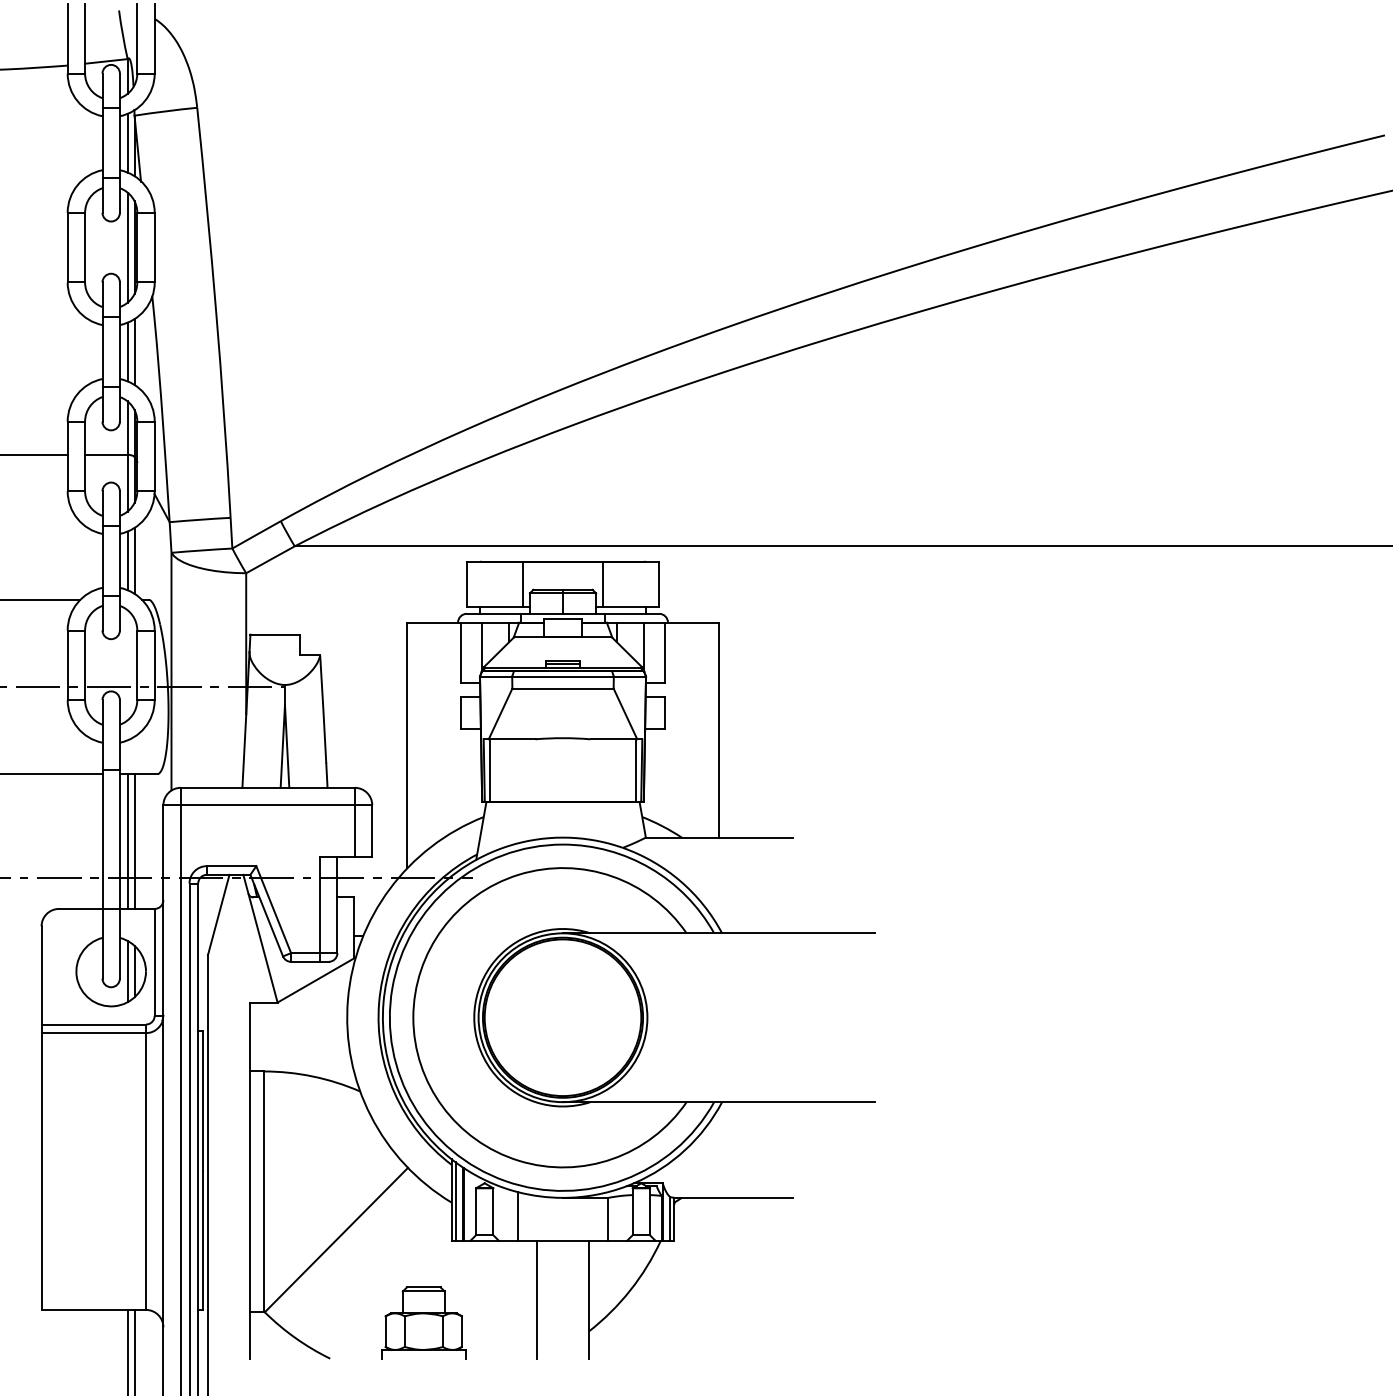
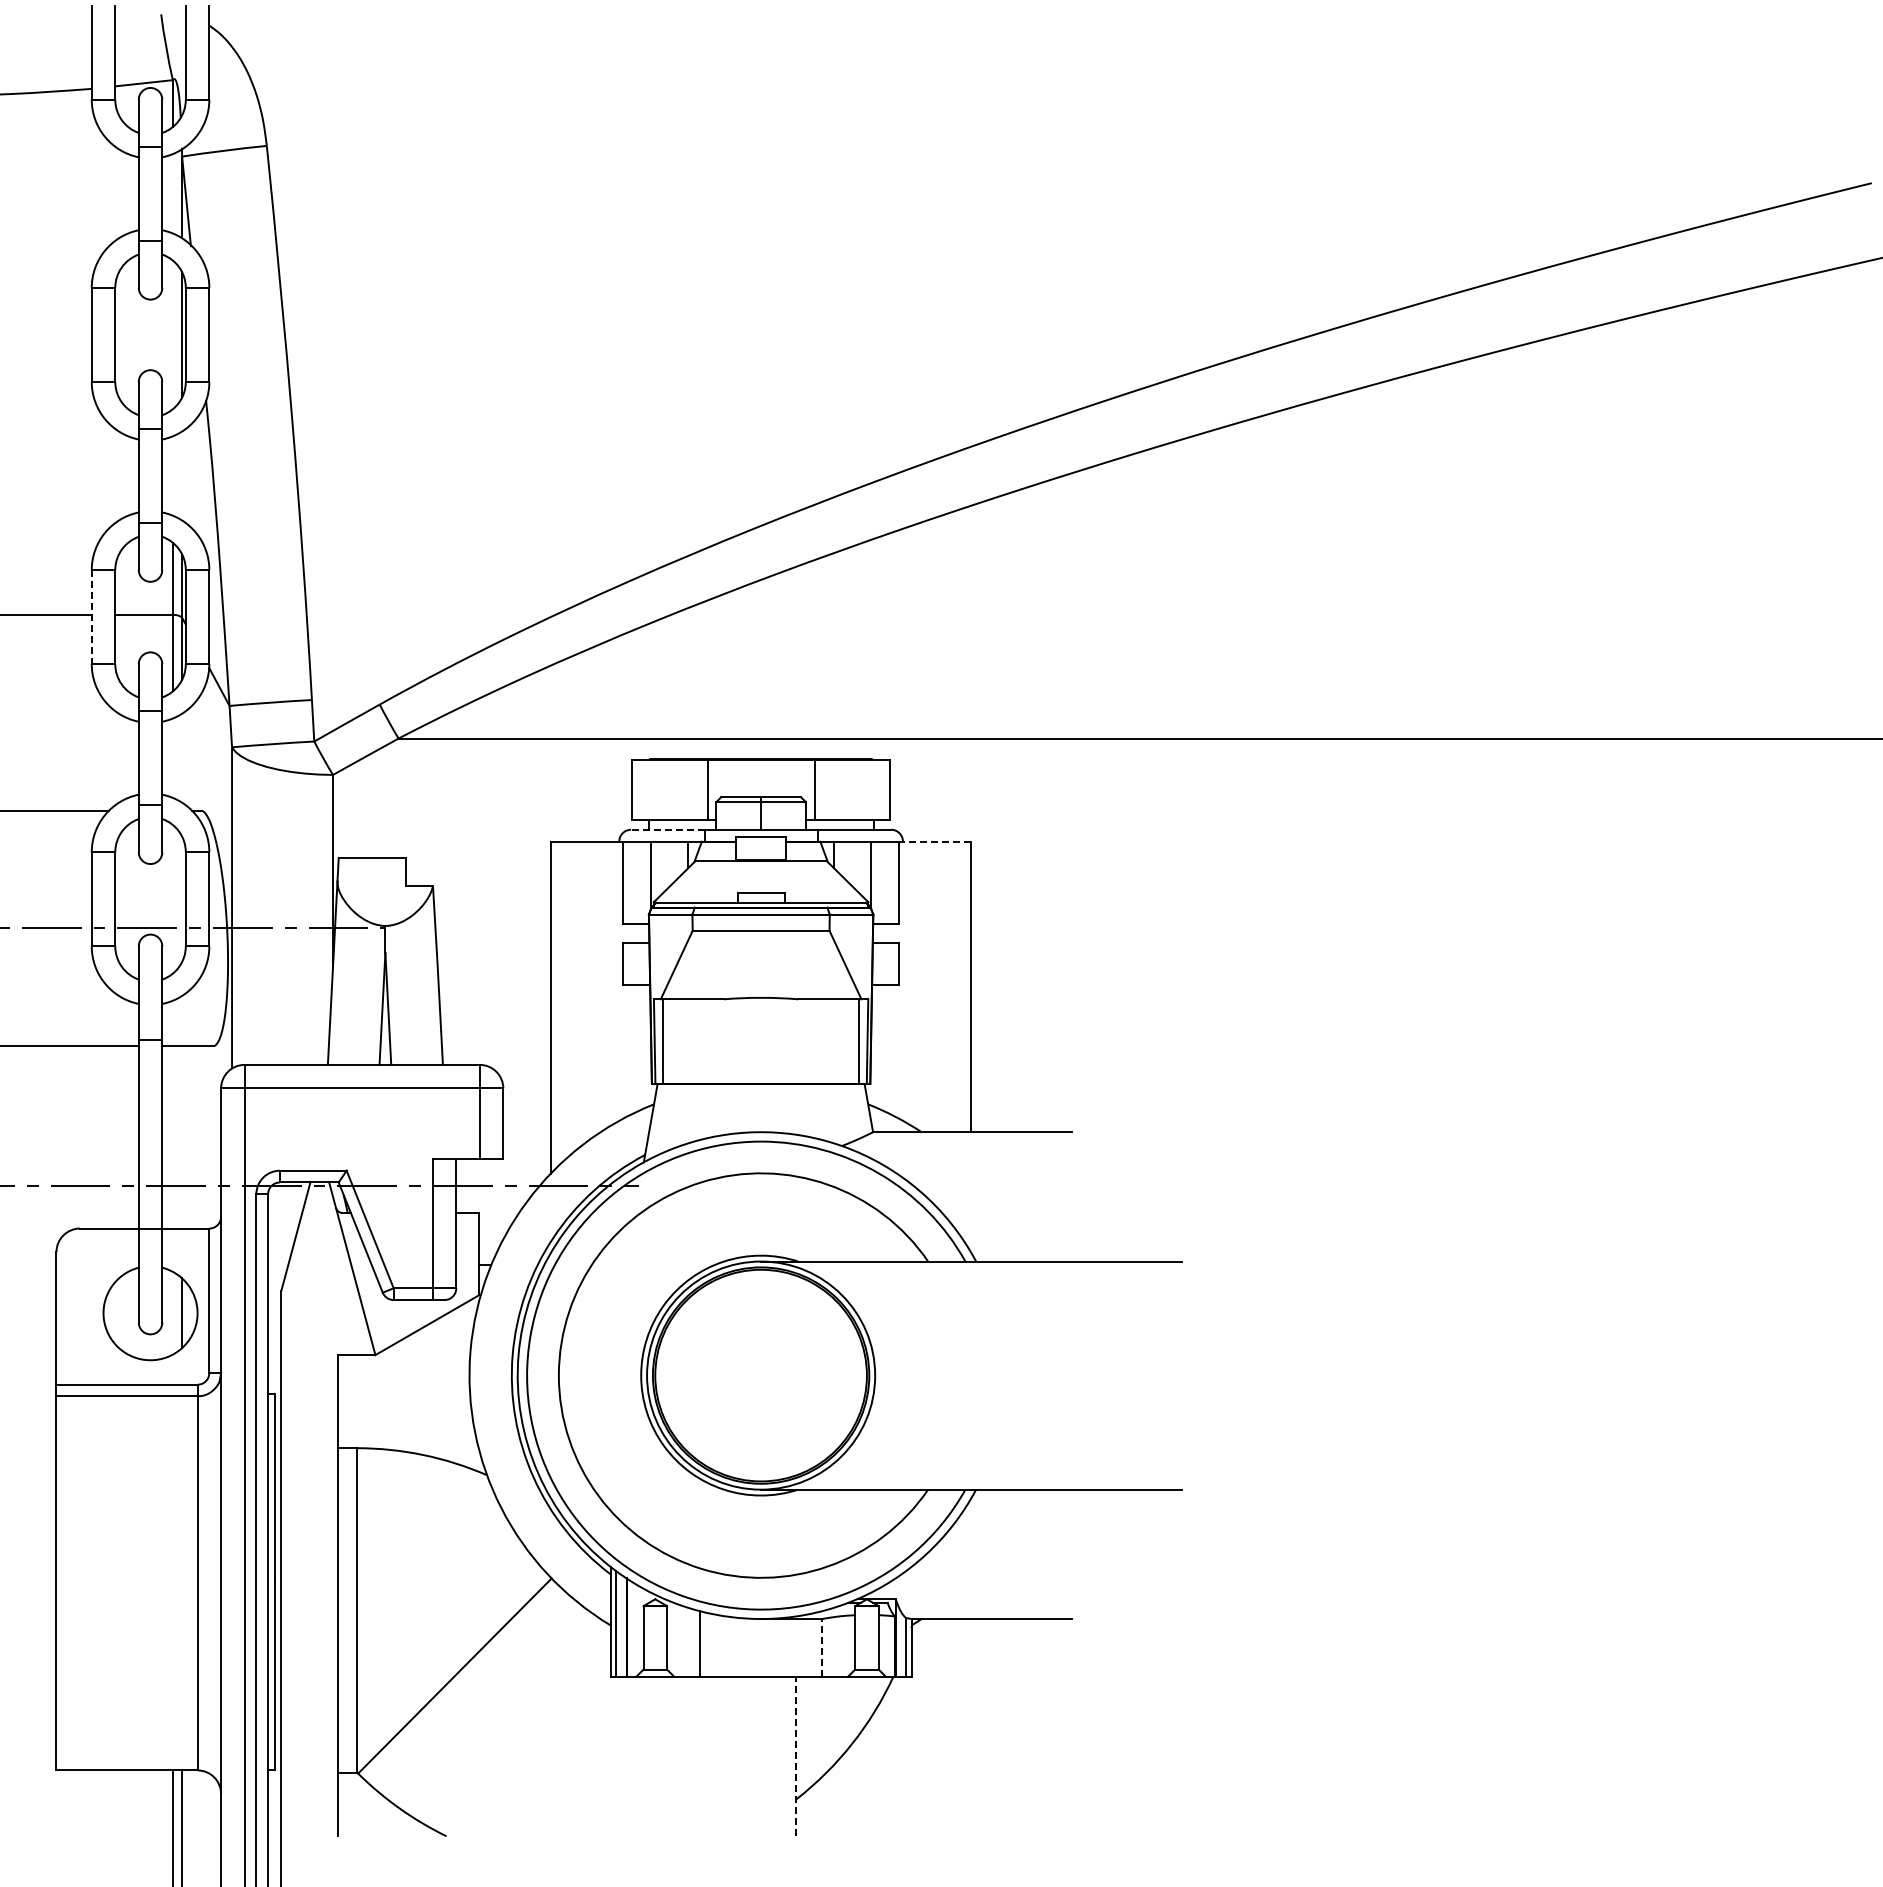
line: (127, 143) -> (172, 193), removed
line: (127, 247) -> (172, 334), removed
line: (127, 351) -> (172, 475), removed
line: (134, 351) -> (182, 475), removed
line: (67, 456) -> (91, 617), solid -> dashed
line: (127, 560) -> (172, 757), removed
line: (134, 560) -> (182, 757), removed
line: (493, 613) -> (667, 829), solid -> dashed
line: (691, 622) -> (934, 841), solid -> dashed
line: (562, 664) -> (760, 898), removed
line: (127, 841) -> (172, 1137), removed
line: (134, 841) -> (182, 1137), removed
line: (127, 971) -> (172, 1312), removed
line: (608, 1218) -> (822, 1647), solid -> dashed
line: (536, 1299) -> (725, 1756), removed
line: (589, 1299) -> (796, 1756), solid -> dashed
part: (423, 1322) -> (572, 1787), removed

